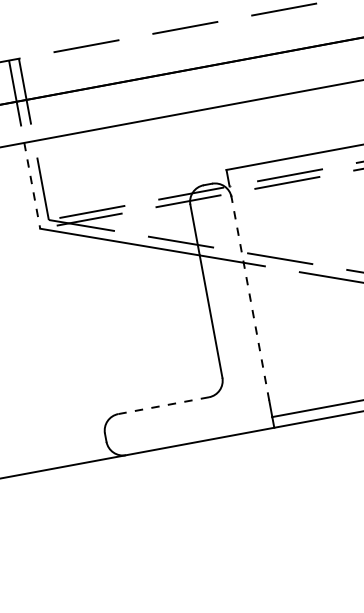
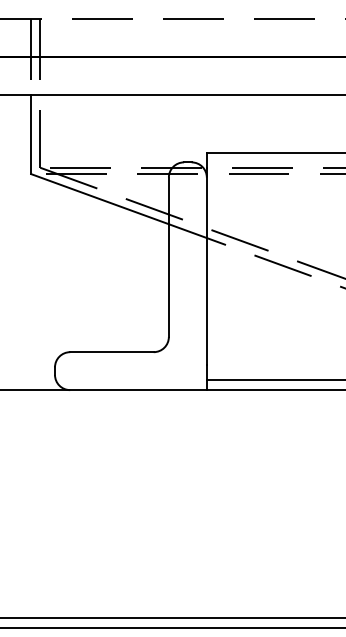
line: (32, 185) -> (31, 134), dashed -> solid
line: (249, 293) -> (206, 266), dashed -> solid
line: (163, 406) -> (111, 352), dashed -> solid

